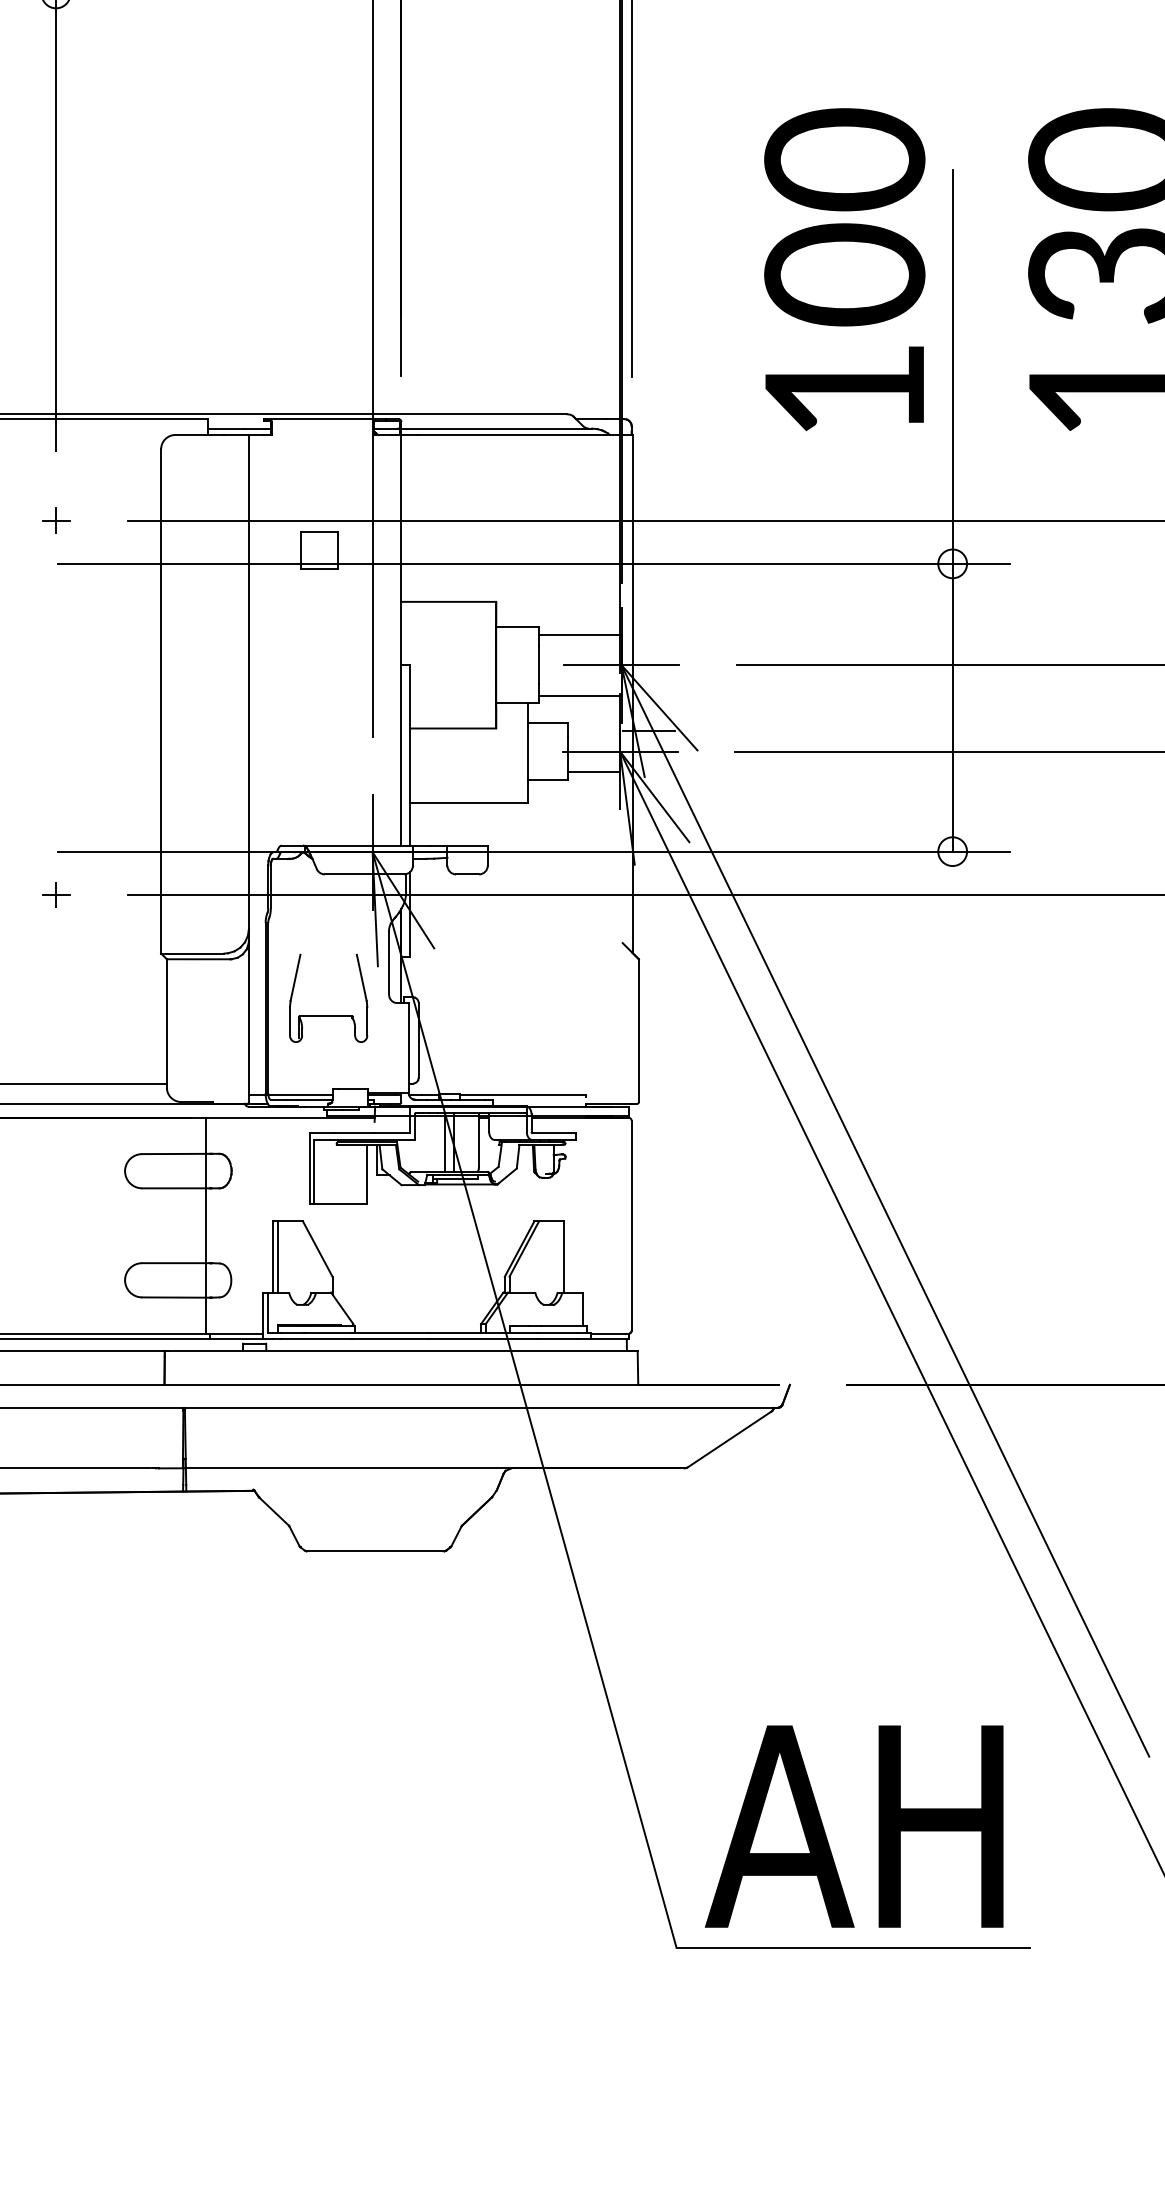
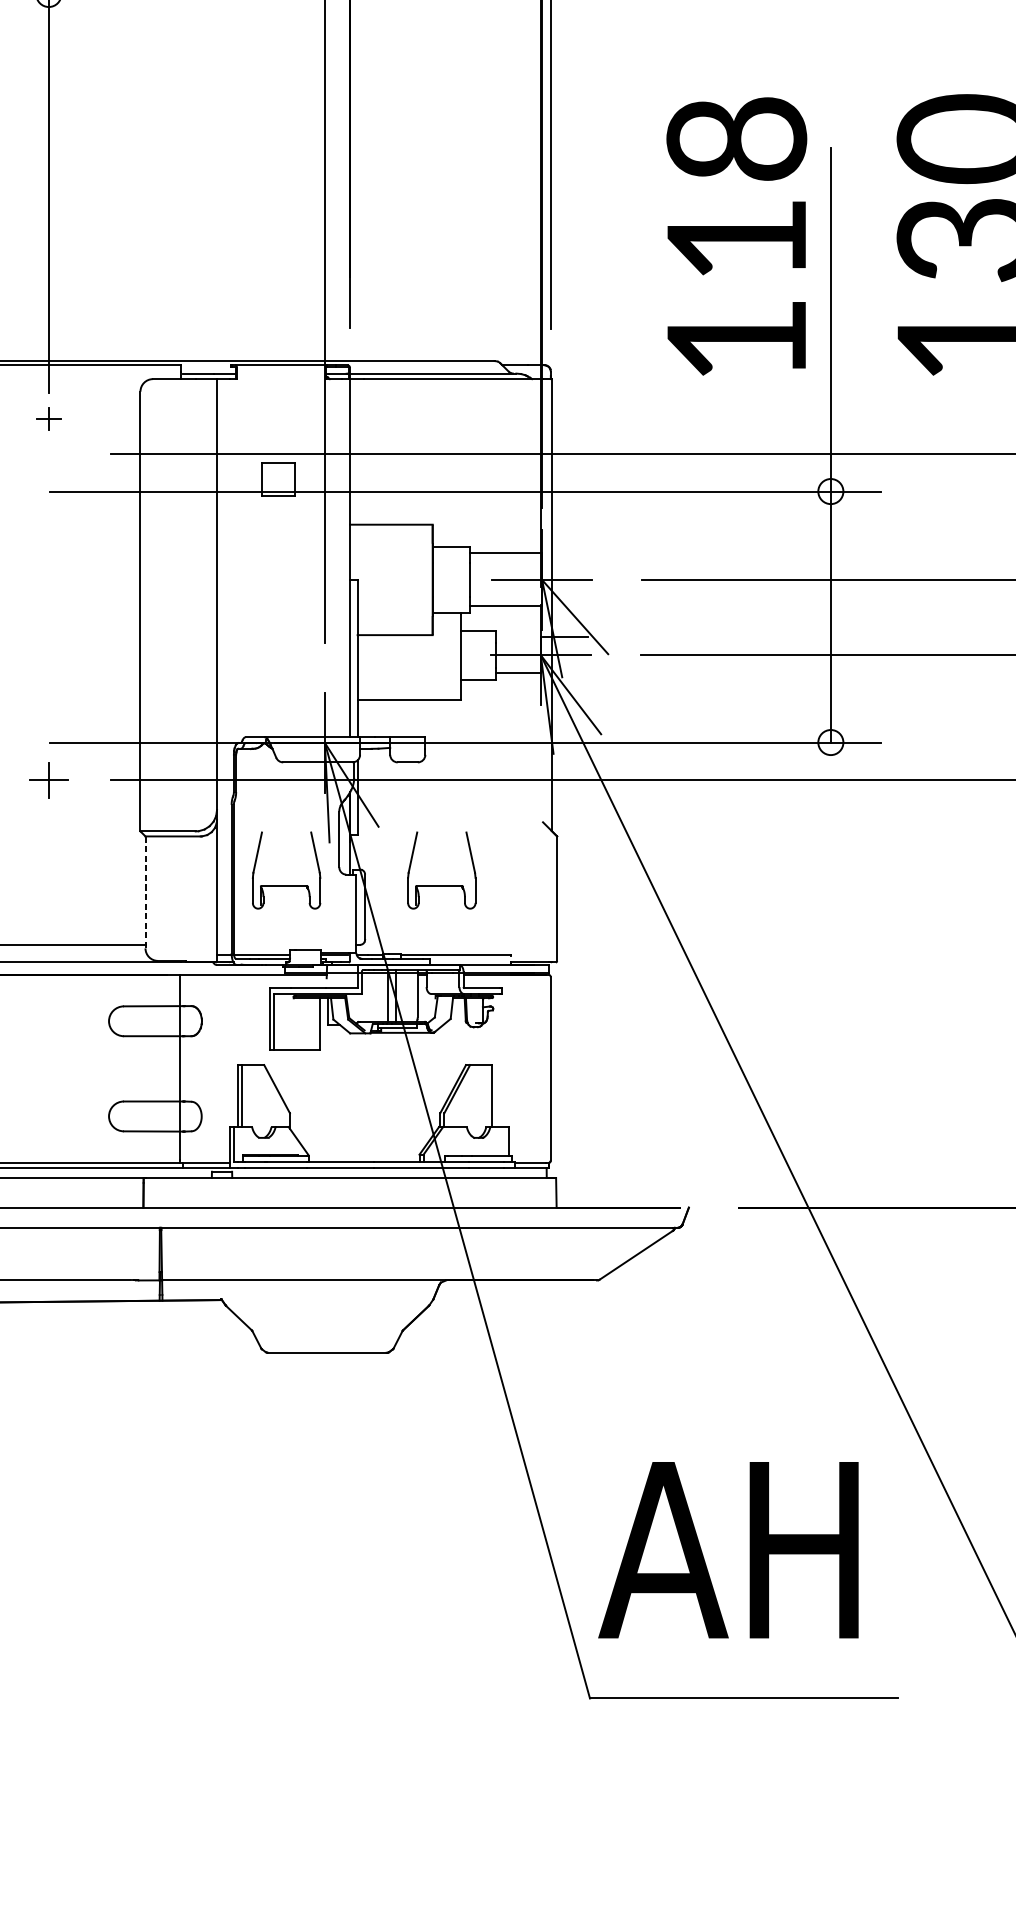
text: (844, 217) -> (736, 189), 100 -> 118
part: (56, 520) -> (49, 418), moved
part: (56, 894) -> (49, 779), size x1.6
part: (506, 1015) -> (441, 885), added
line: (166, 1023) -> (145, 892), solid -> dashed
line: (885, 1210) -> (772, 1055), removed
text: (853, 1826) -> (727, 1550), moved

